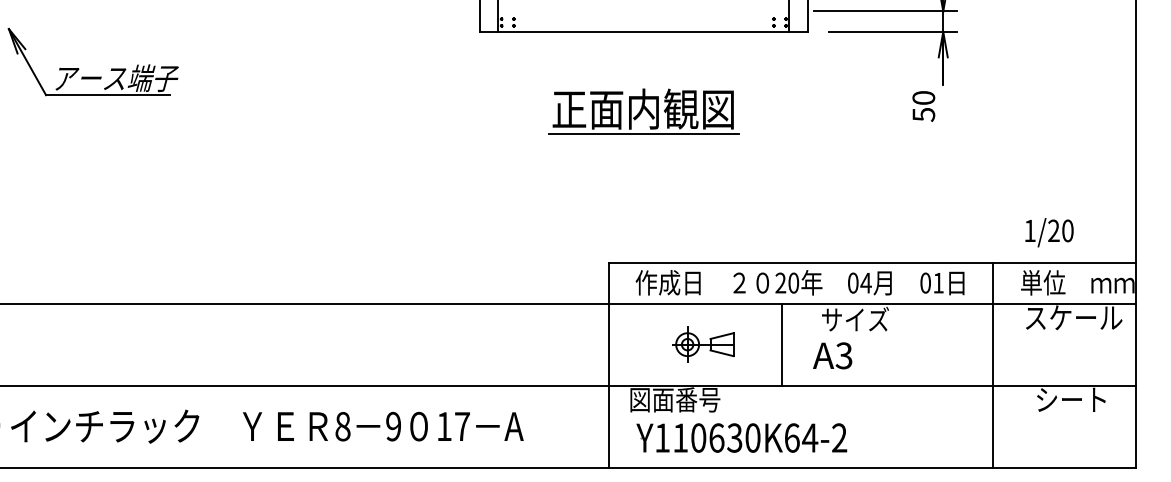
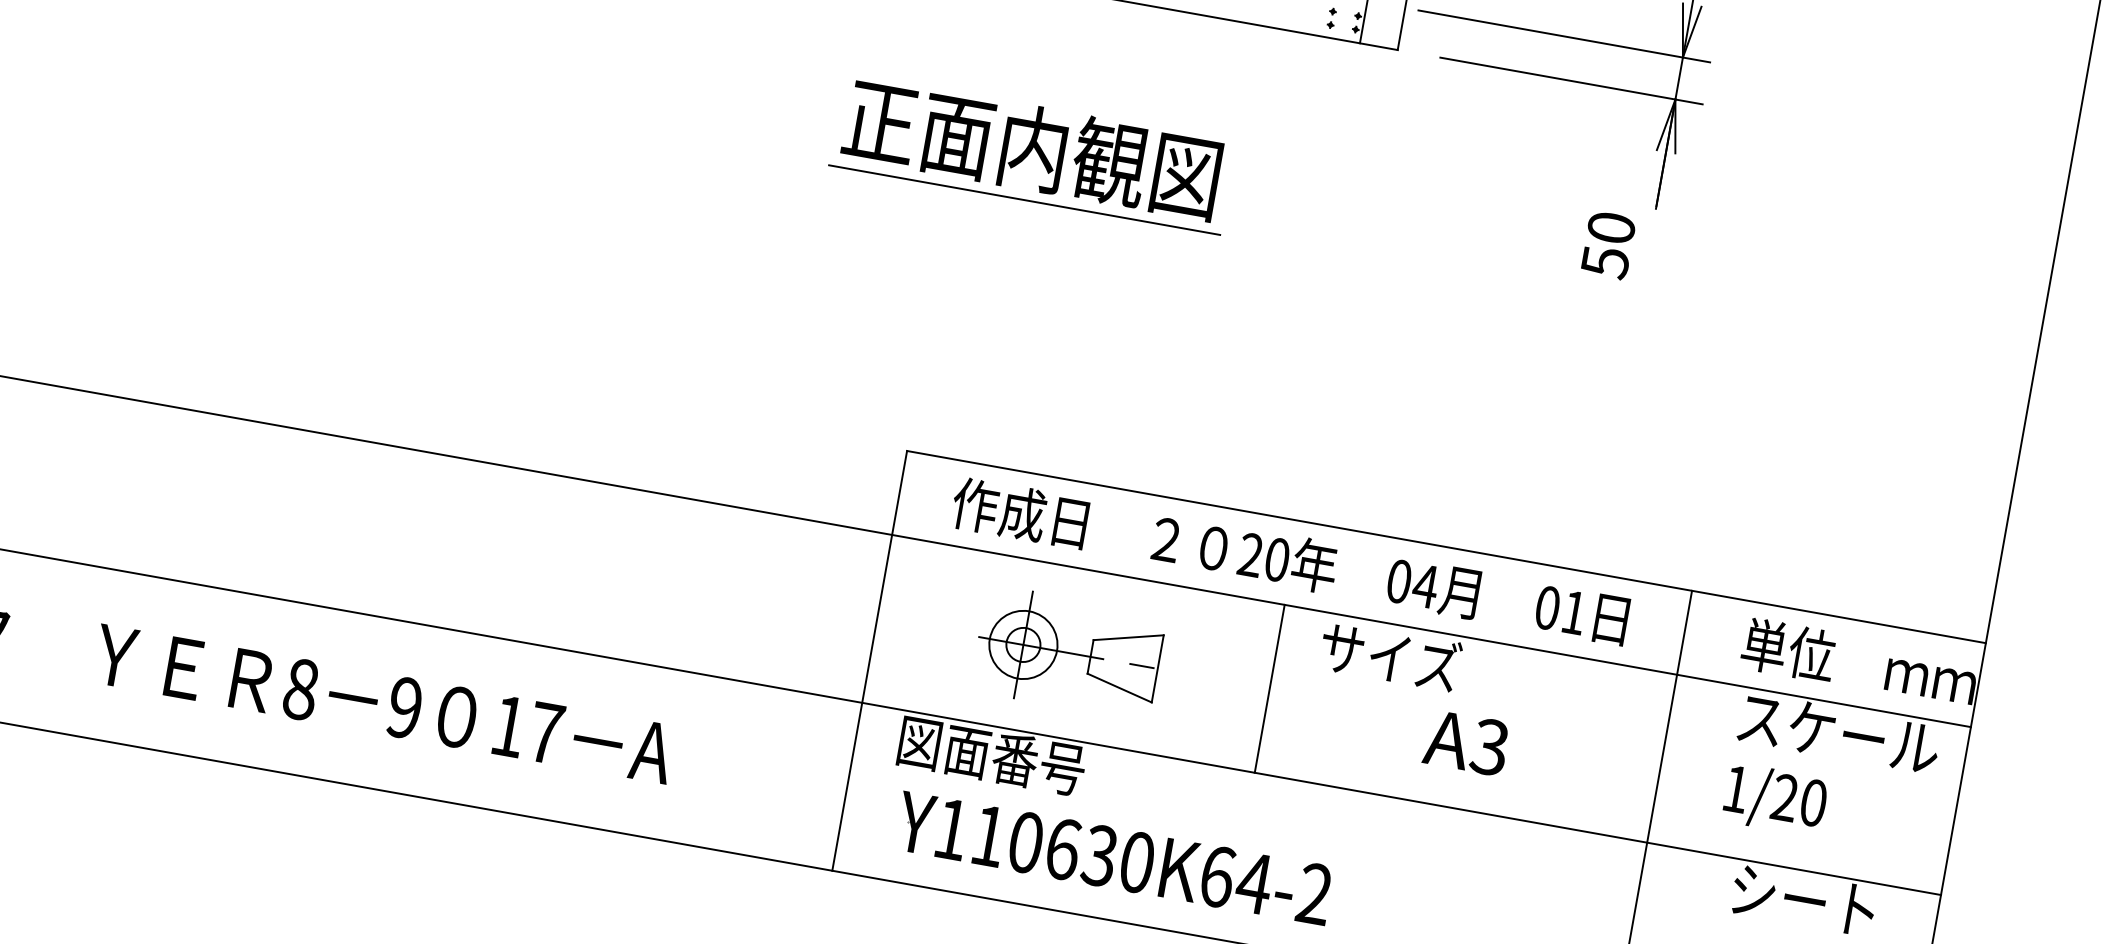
text: (1049, 232) -> (1775, 799), moved
part: (703, 344) -> (1069, 652), size x1.43
line: (782, 344) -> (1270, 688), moved
text: (832, 355) -> (1466, 742), moved

